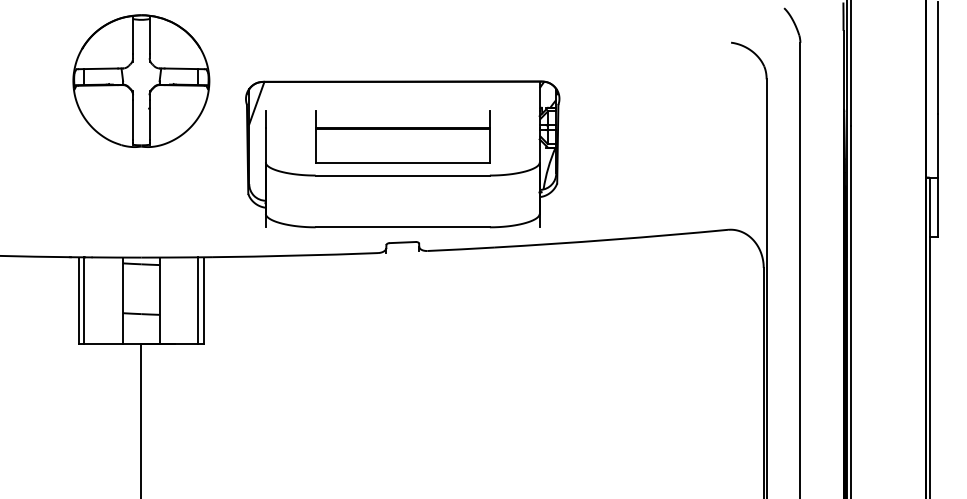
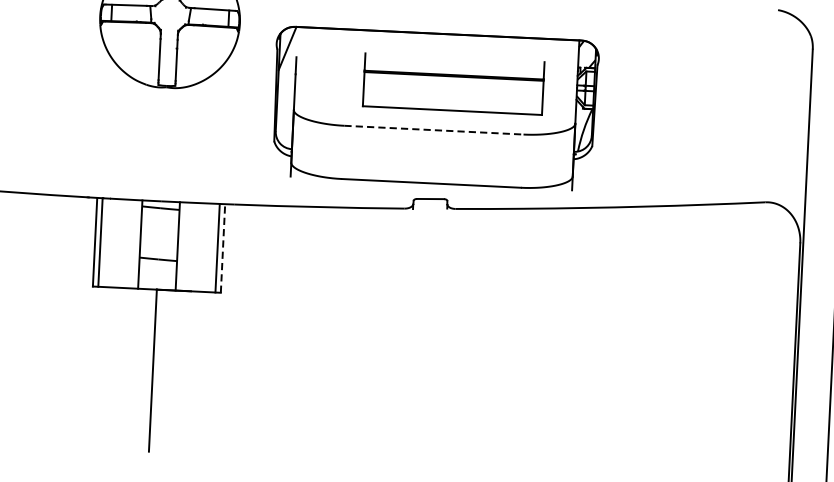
part: (402, 136) -> (453, 83), moved
line: (403, 175) -> (434, 130), solid -> dashed
line: (203, 300) -> (222, 248), solid -> dashed

